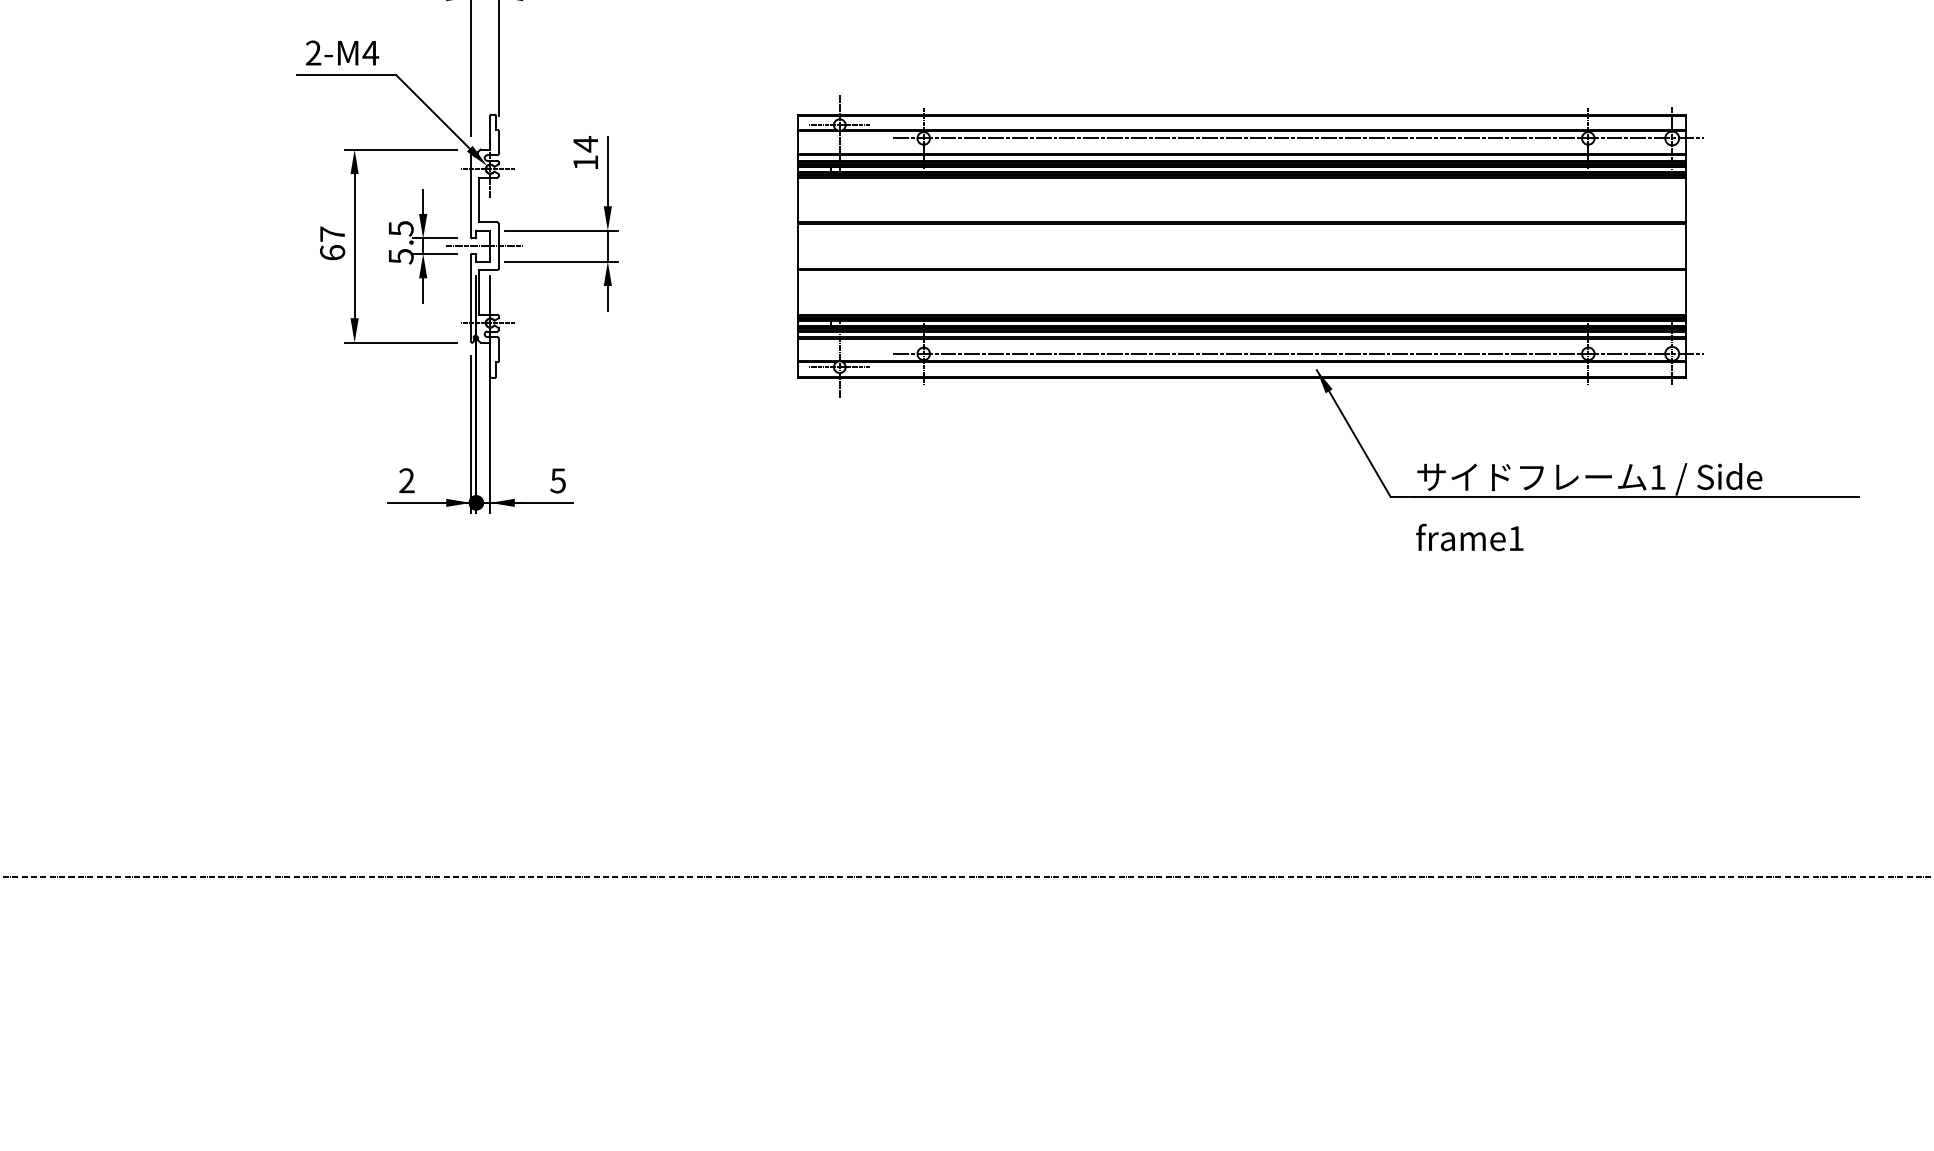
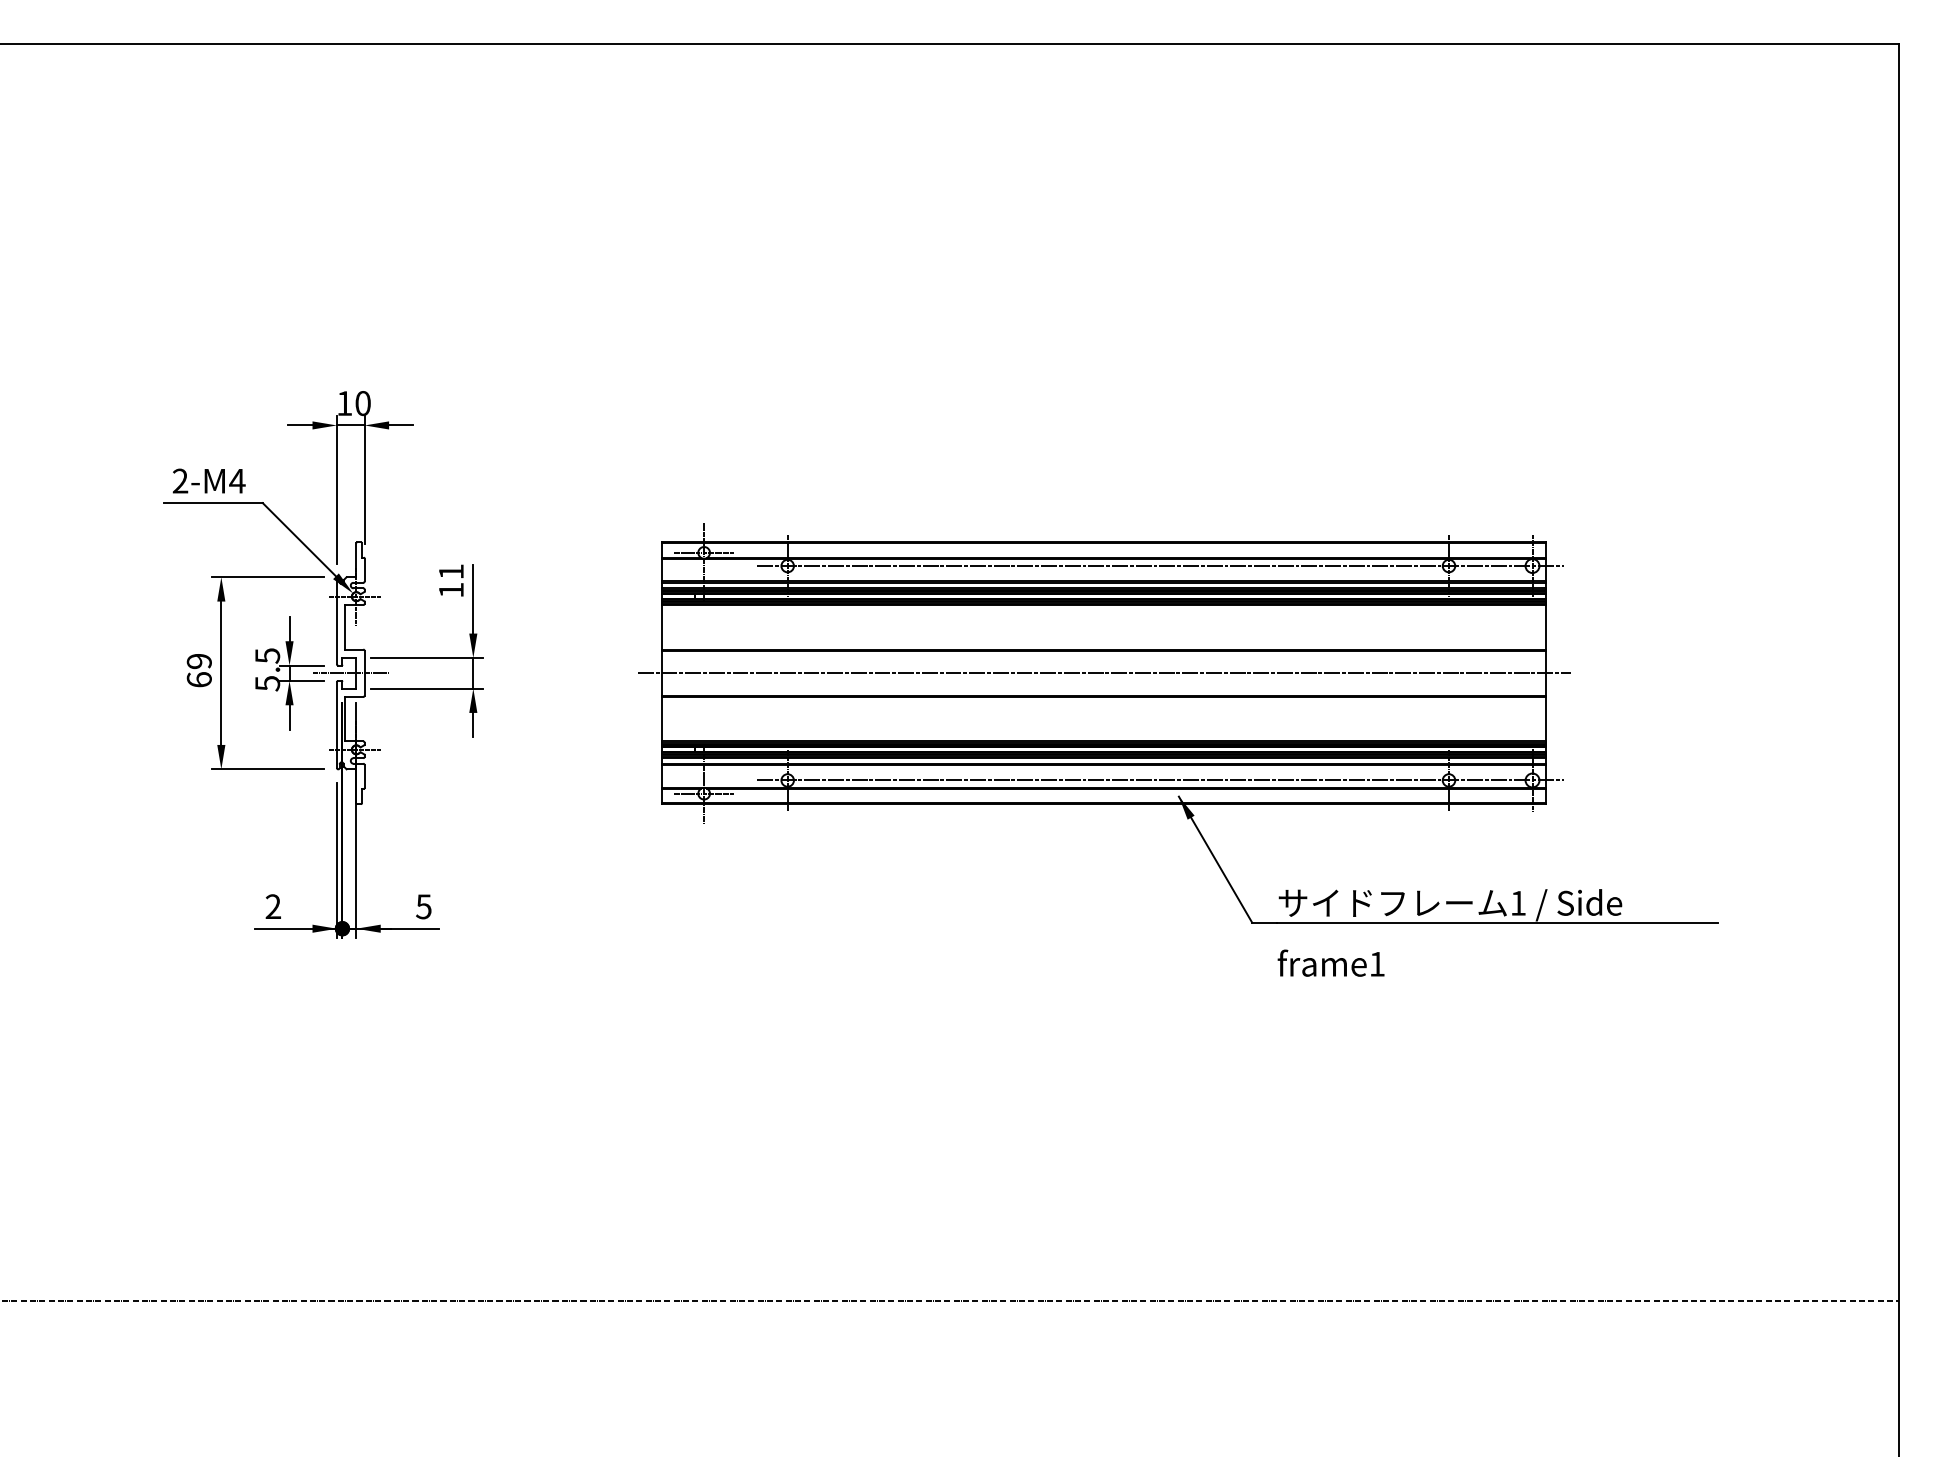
text: (585, 143) -> (451, 571), 14 -> 11
text: (331, 234) -> (198, 661), 67 -> 69
line: (1242, 246) -> (1104, 673), added

